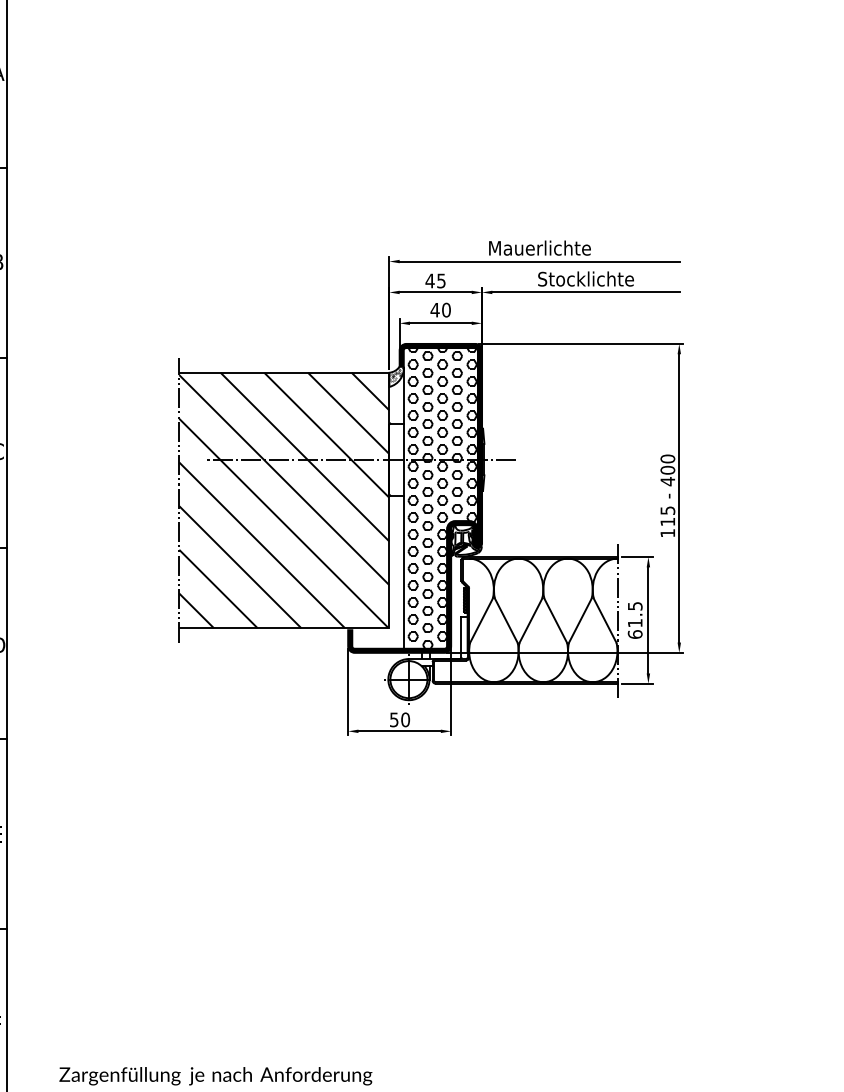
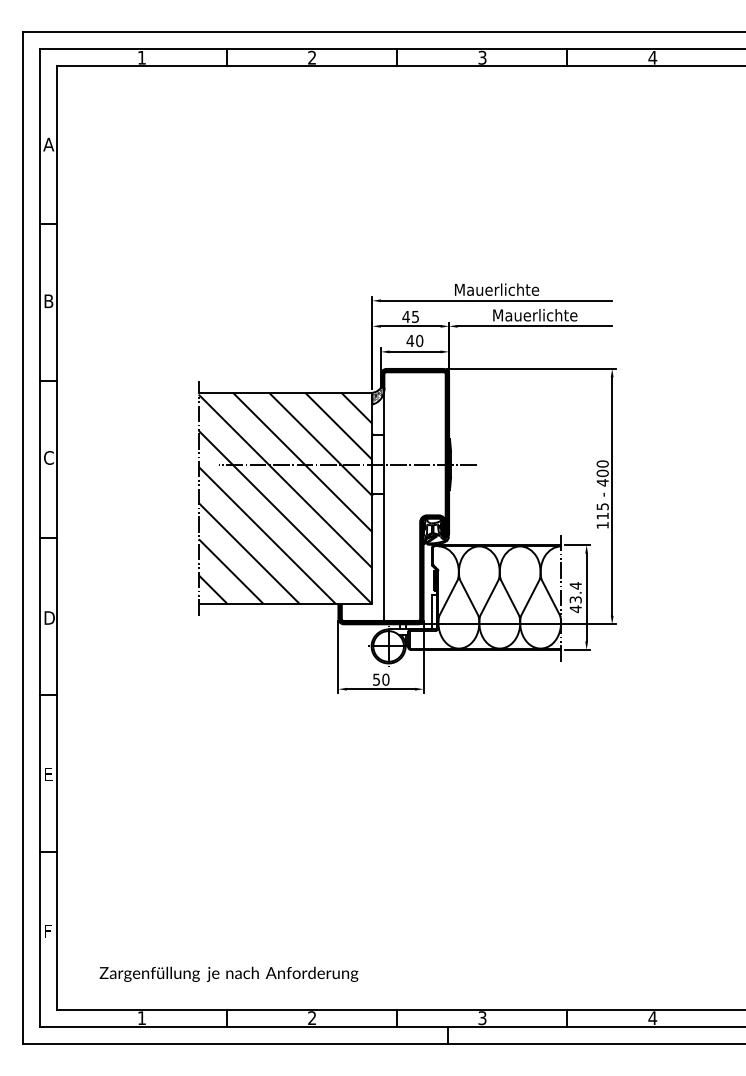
text: (586, 279) -> (535, 315), Stocklichte -> Mauerlichte
hatch: (442, 498) -> (416, 496), removed
text: (634, 620) -> (575, 597), 61.5 -> 43.4

